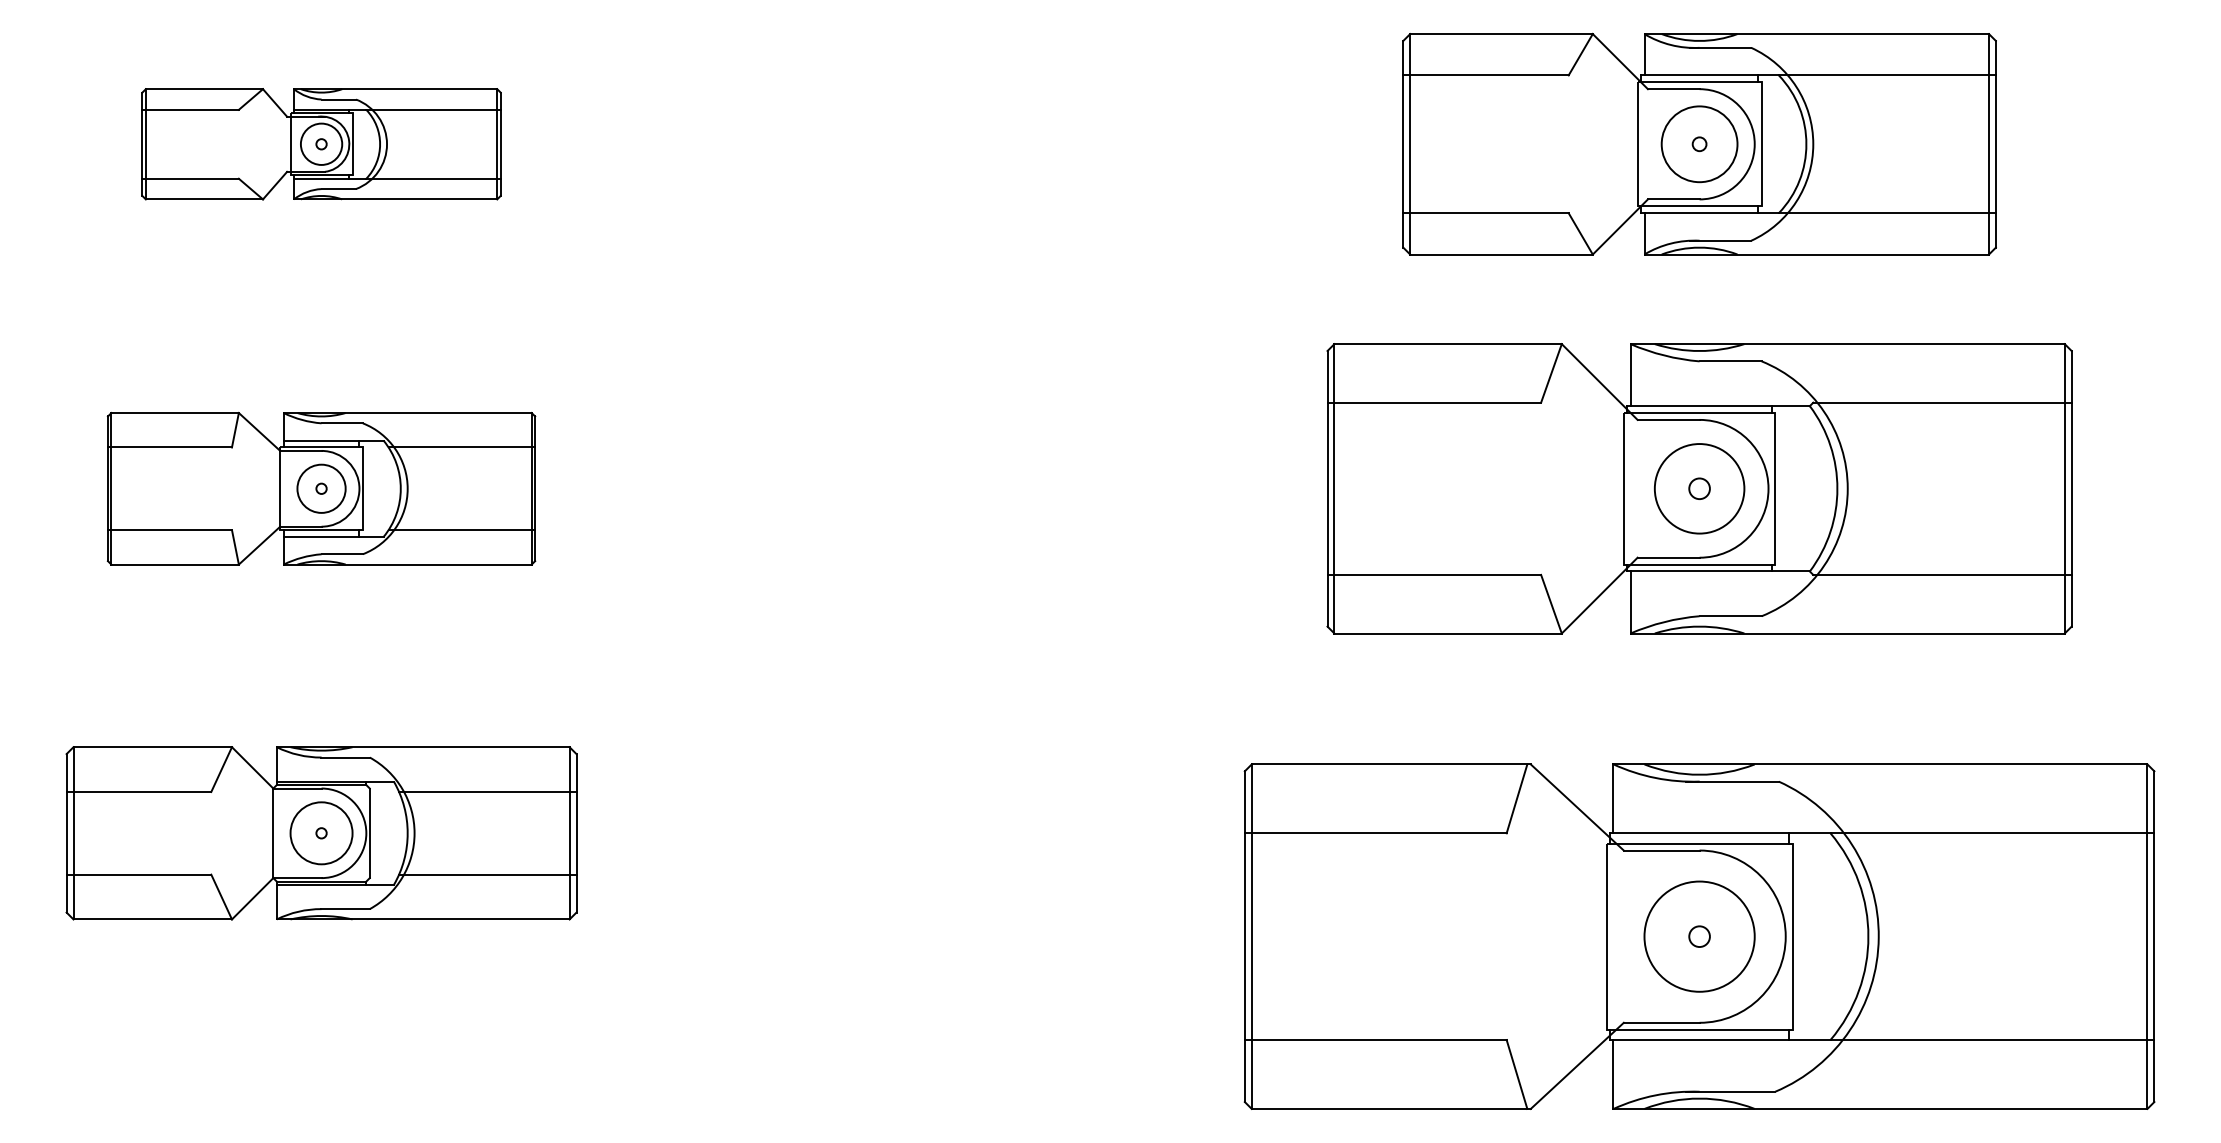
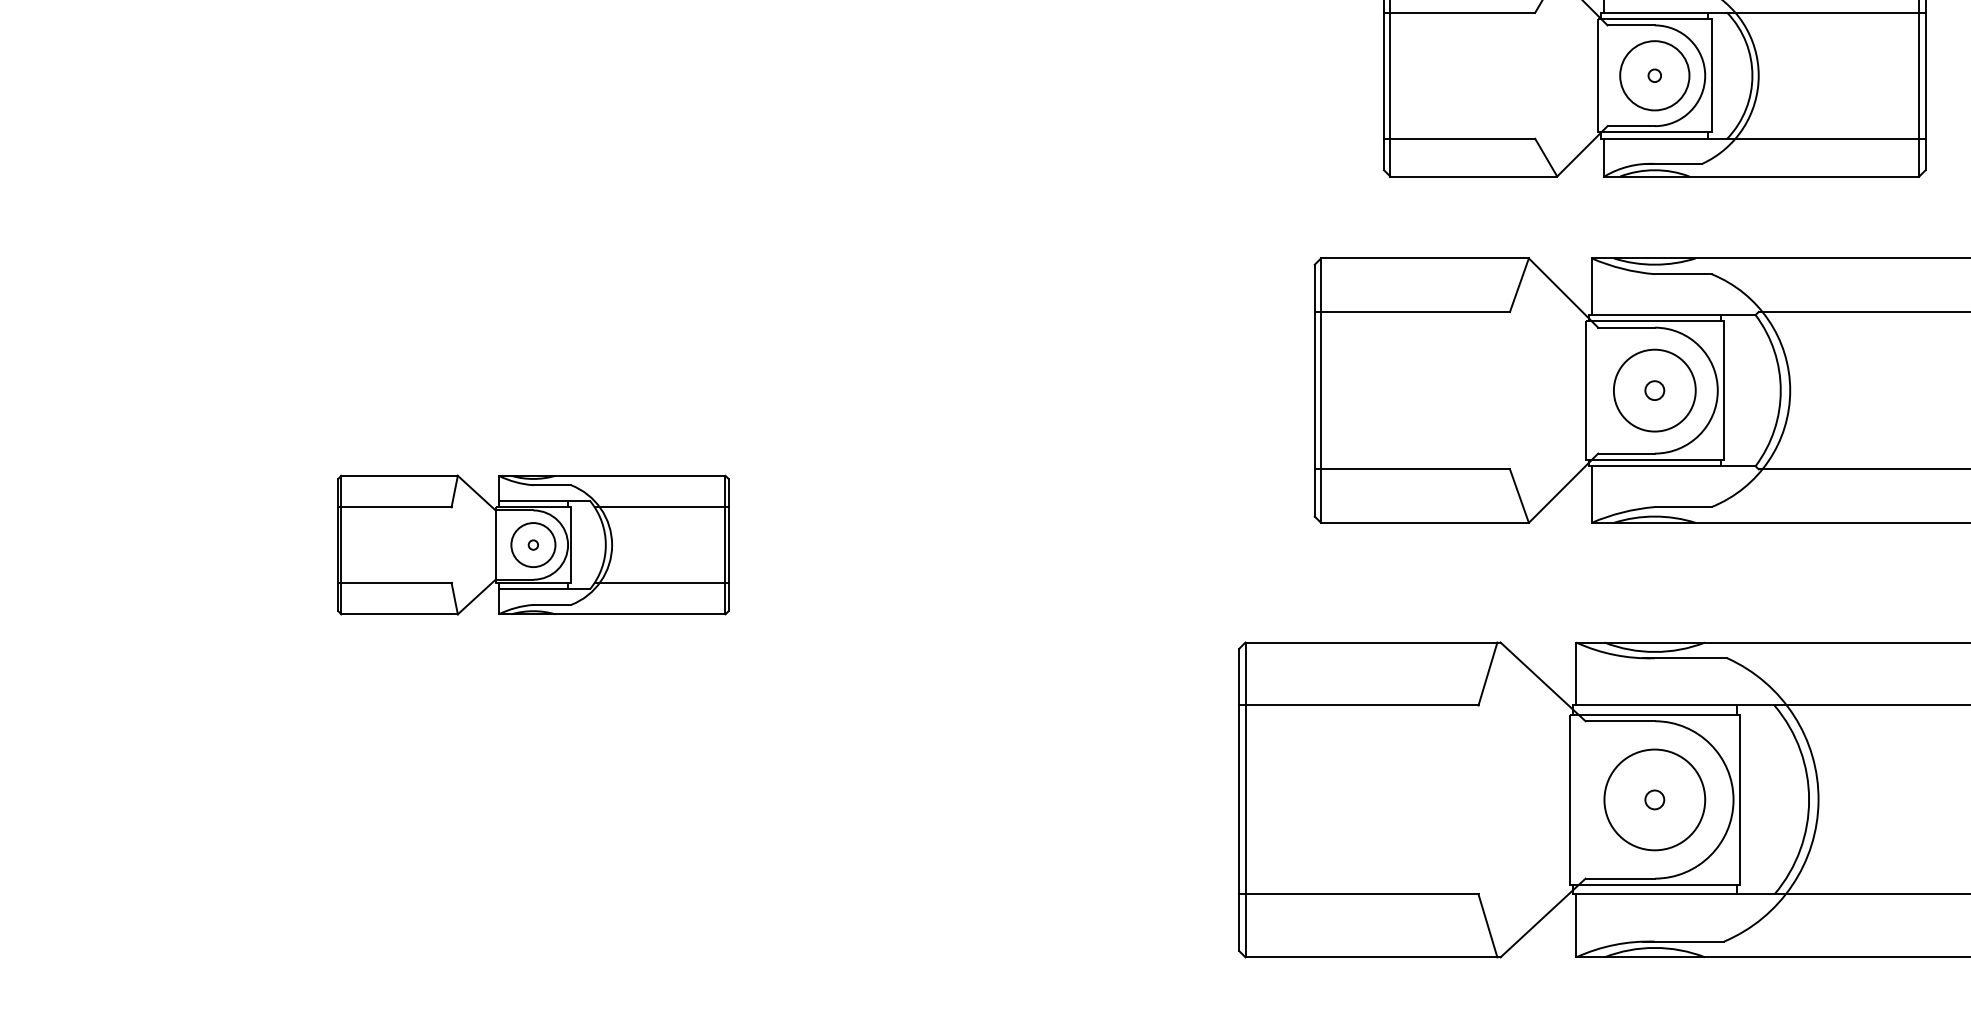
part: (321, 144) -> (395, 75), removed
part: (321, 488) -> (533, 544), moved
part: (321, 833) -> (395, 705), removed

